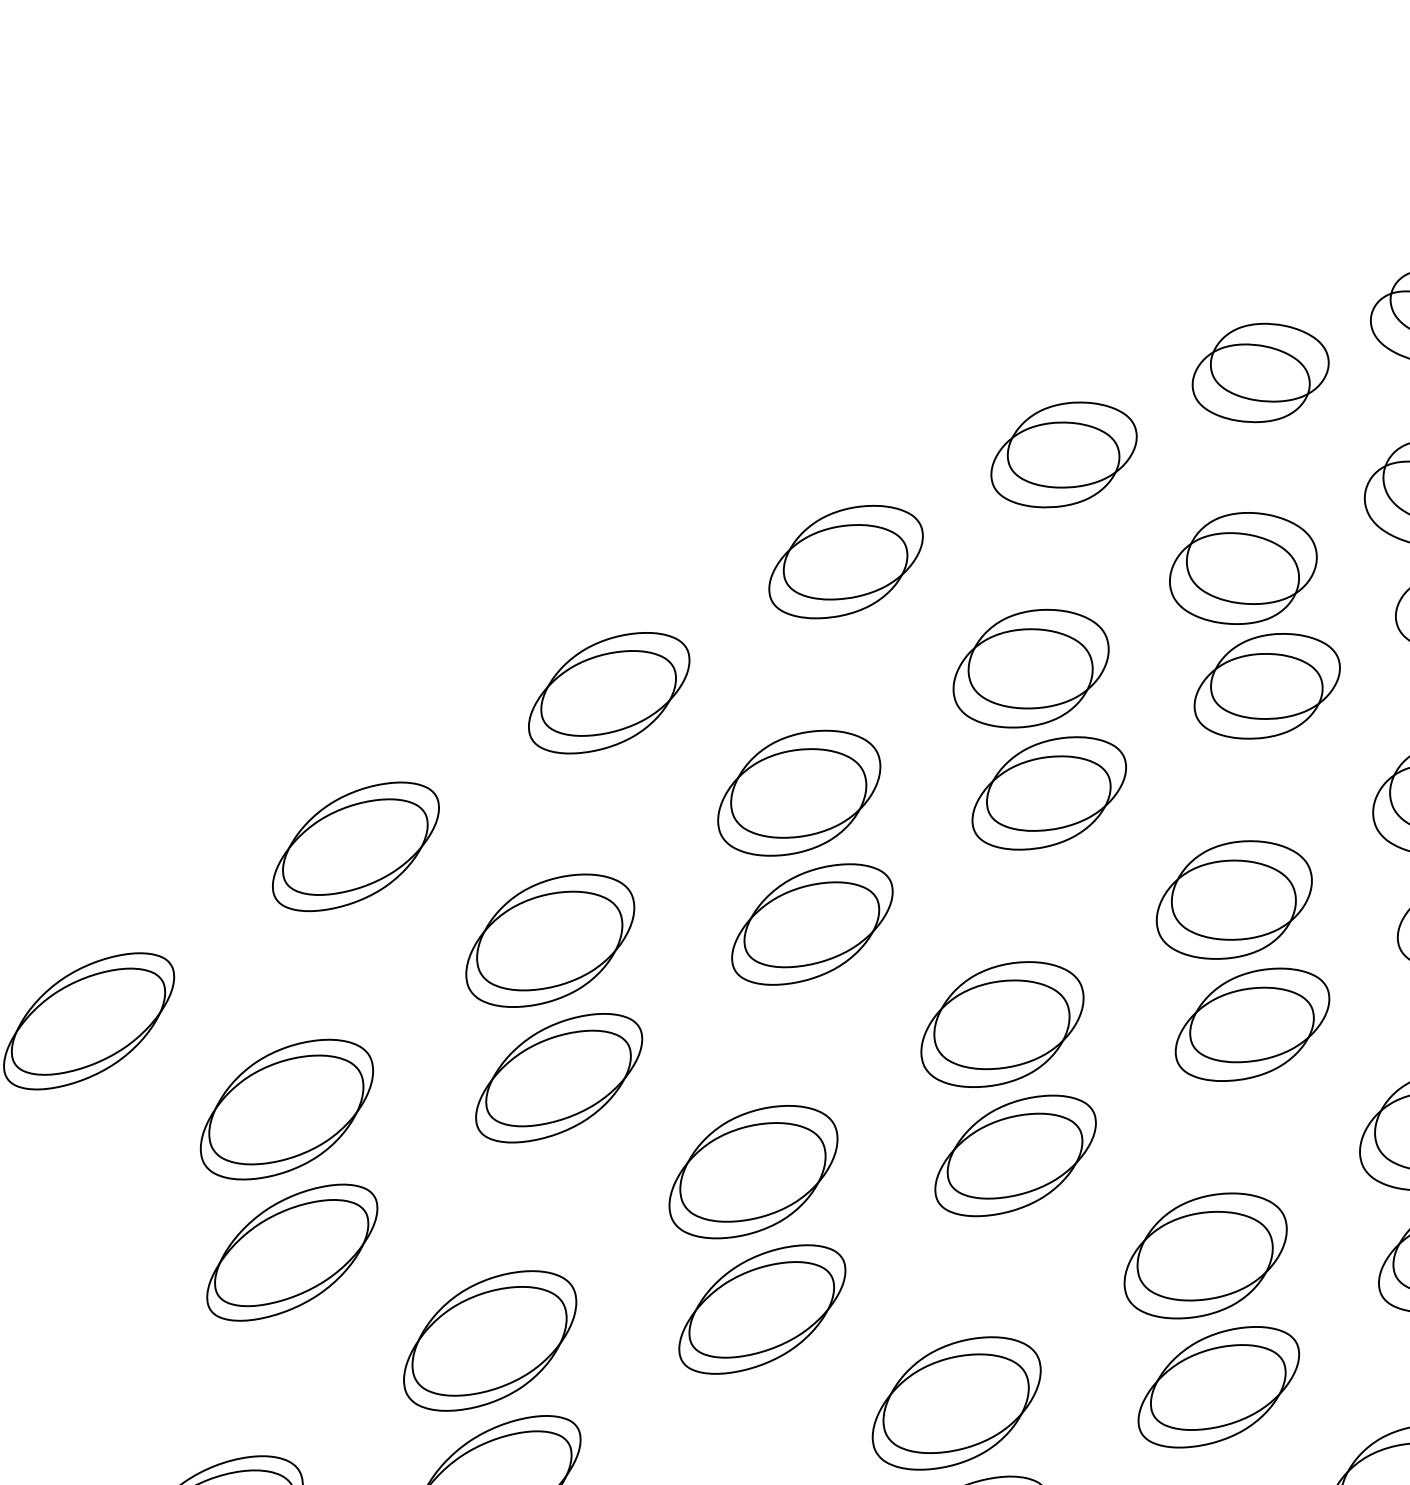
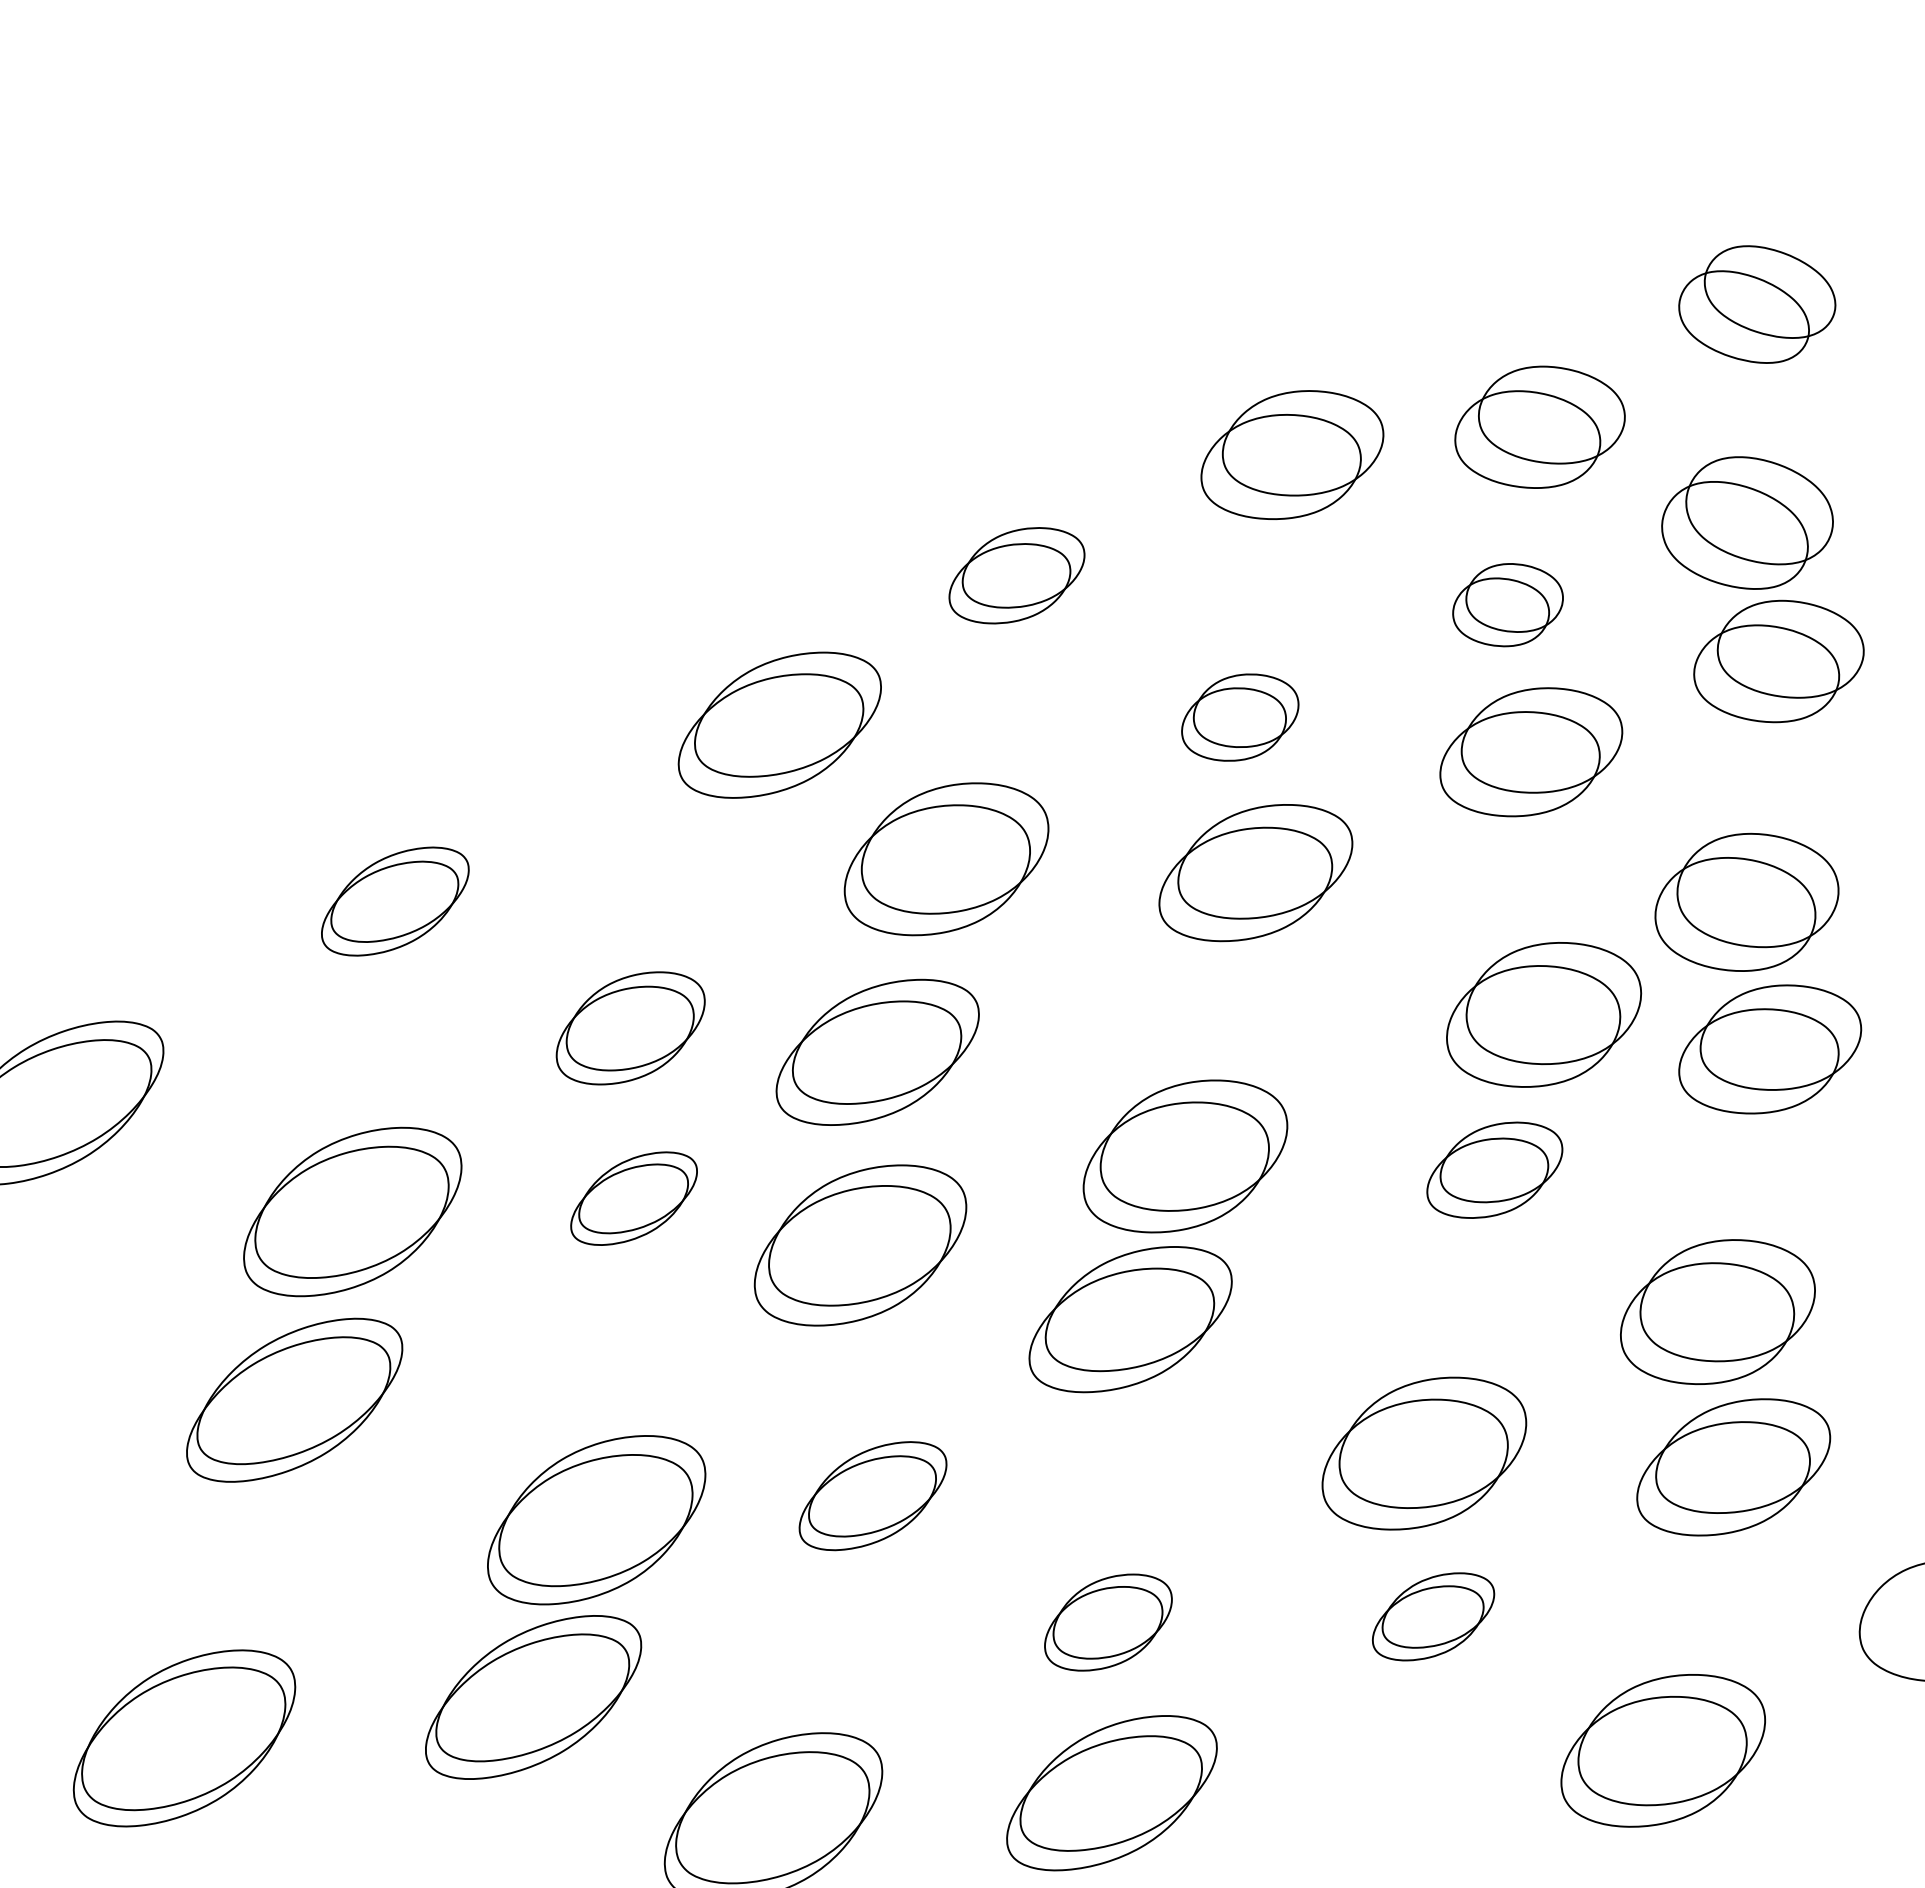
part: (1260, 372) -> (1539, 426), moved
part: (845, 561) -> (1016, 575), size x0.7
part: (1242, 567) -> (1507, 604), size x0.6
part: (1031, 668) -> (1240, 717), size x0.6
part: (608, 692) -> (779, 724), moved
part: (356, 846) -> (395, 901), size x0.7
part: (1234, 899) -> (1544, 1014), moved
part: (812, 923) -> (877, 1051), moved
part: (550, 940) -> (630, 1028), size x0.7
part: (1252, 1025) -> (1494, 1170), size x0.7
part: (558, 1077) -> (633, 1198), size x0.6
part: (286, 1109) -> (352, 1211), moved
part: (1015, 1155) -> (1130, 1319), moved
part: (753, 1172) -> (860, 1245), moved
part: (761, 1309) -> (872, 1496), size x0.7
part: (490, 1341) -> (596, 1520), moved
part: (1218, 1386) -> (1433, 1616), size x0.6
part: (956, 1403) -> (1108, 1622), size x0.6

